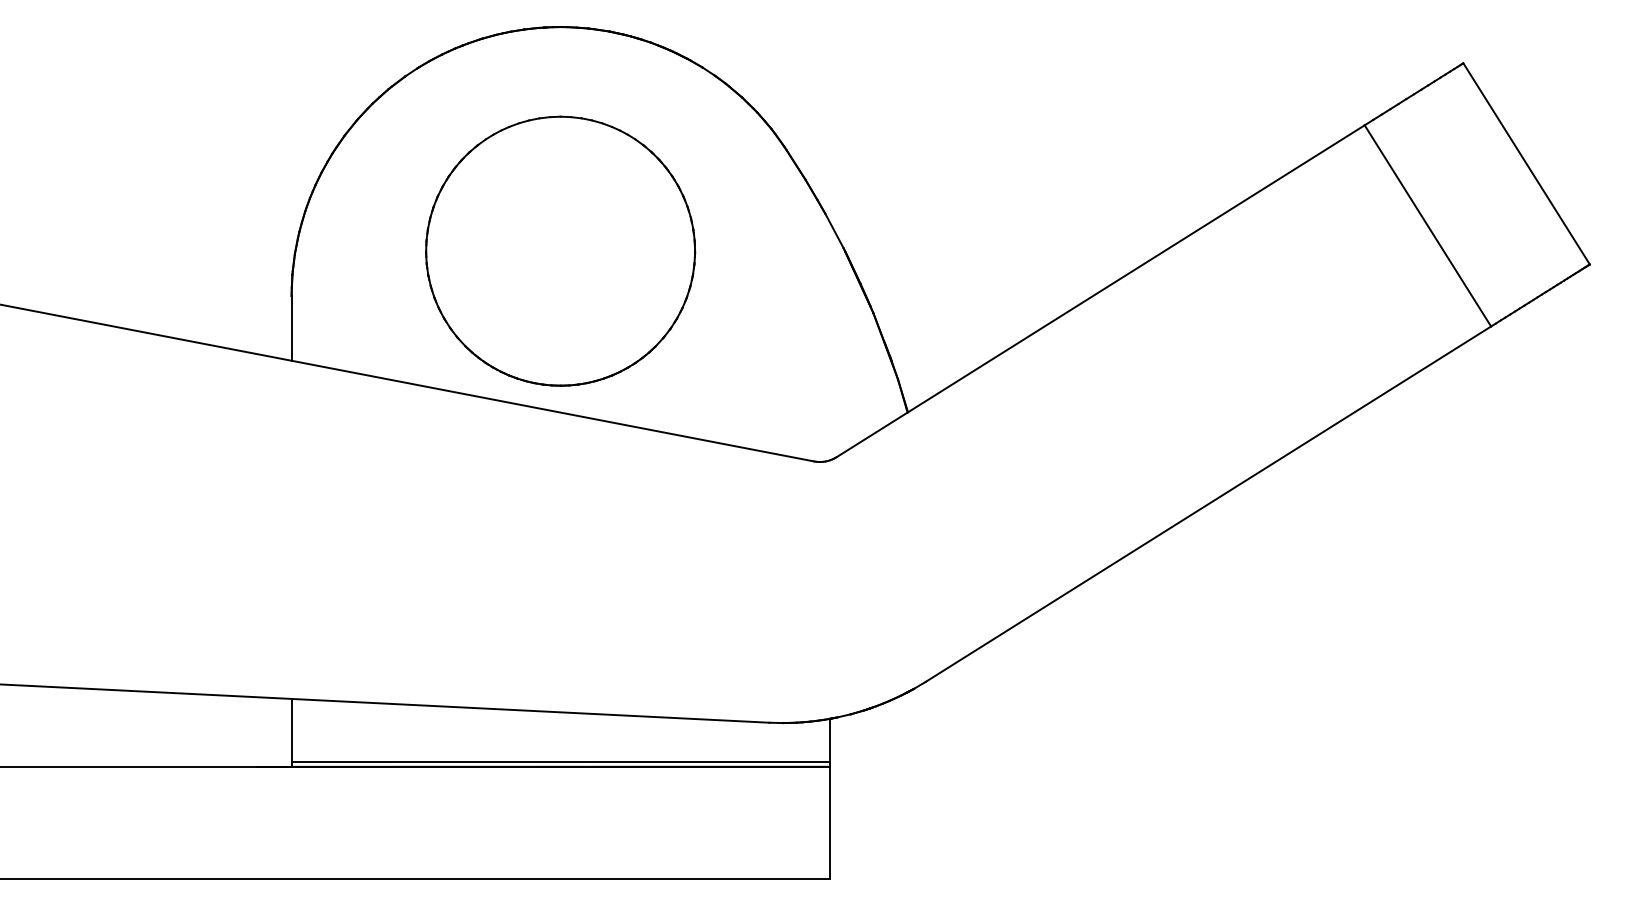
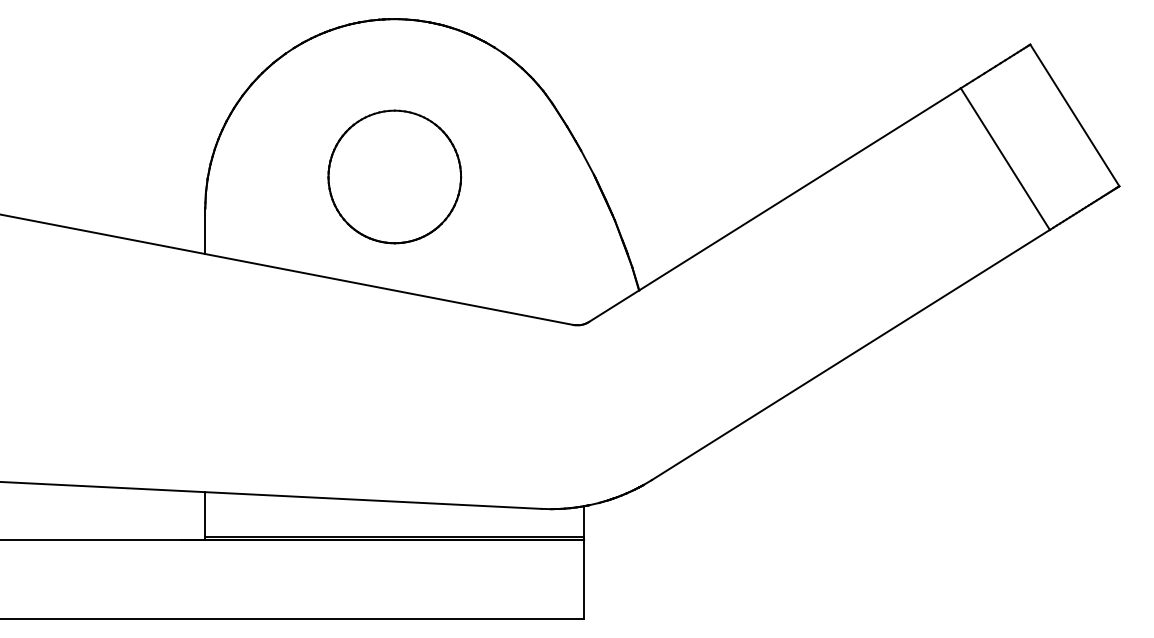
part: (560, 250) -> (394, 176), size x0.7

